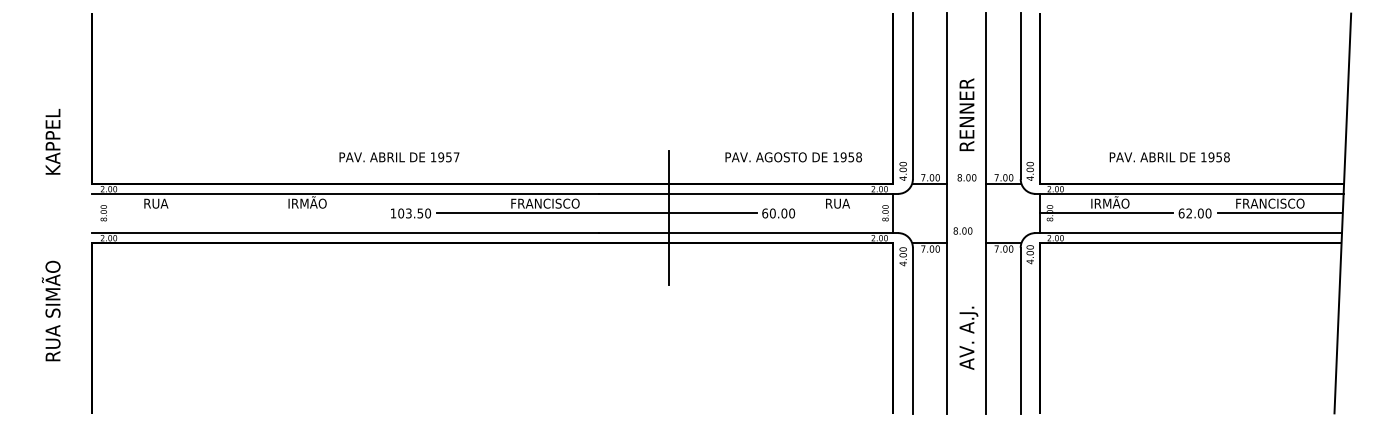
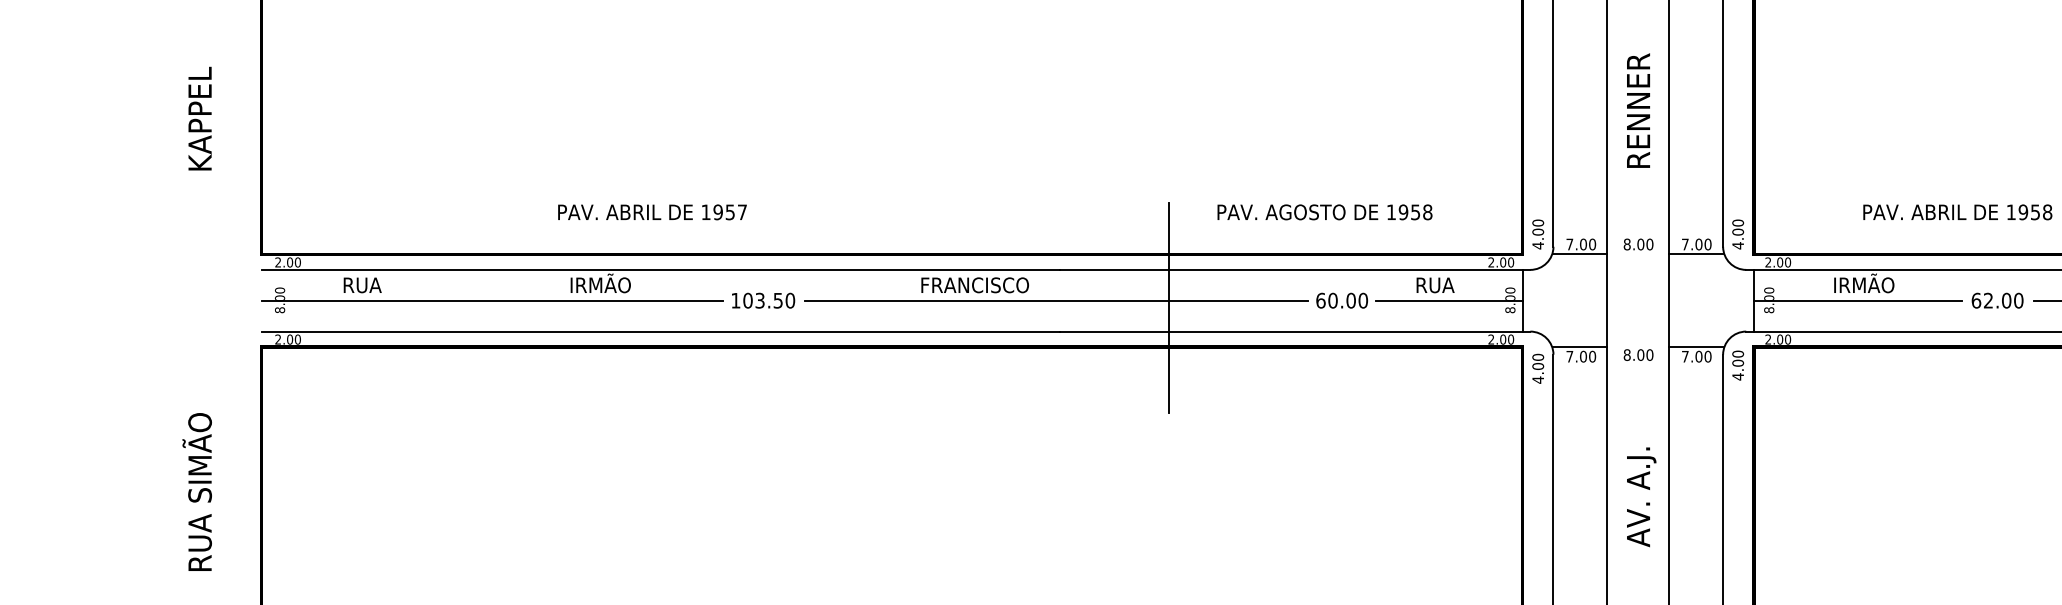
text: (966, 114) -> (1637, 110), moved
text: (52, 141) -> (199, 118), moved
text: (399, 157) -> (652, 212), moved
text: (793, 157) -> (1324, 212), moved
line: (238, 213) -> (492, 300), added
line: (846, 213) -> (1448, 300), added
text: (962, 230) -> (1637, 354), moved
text: (50, 310) -> (196, 491), moved

